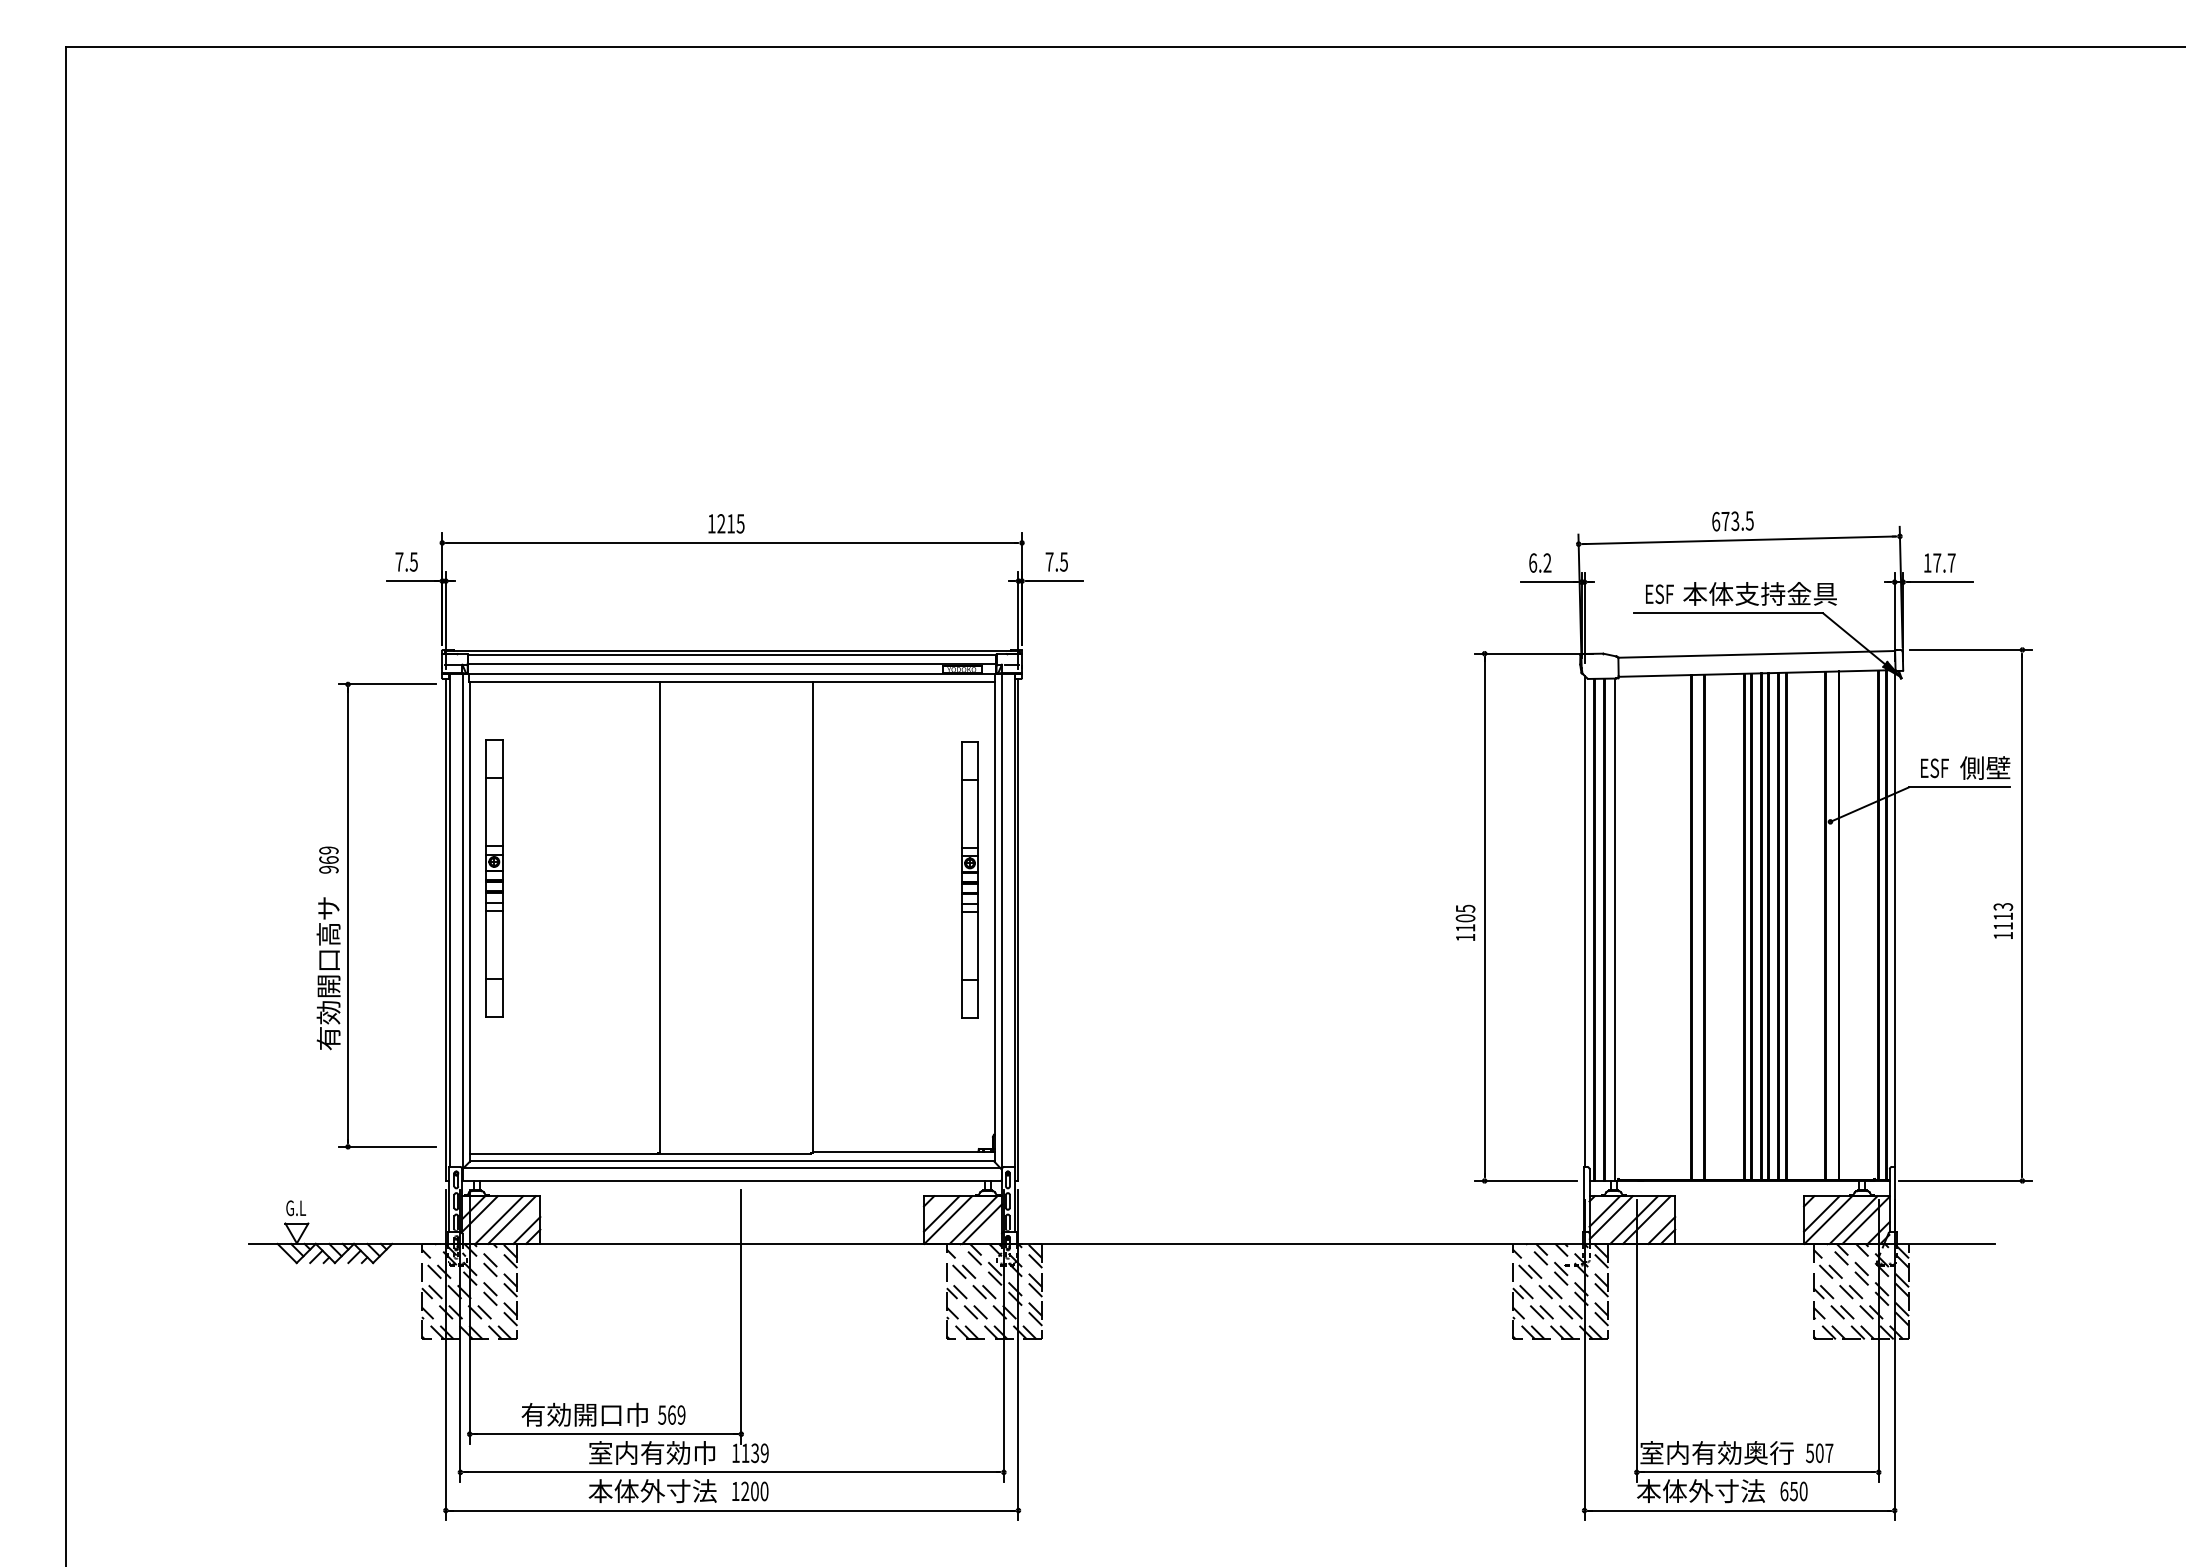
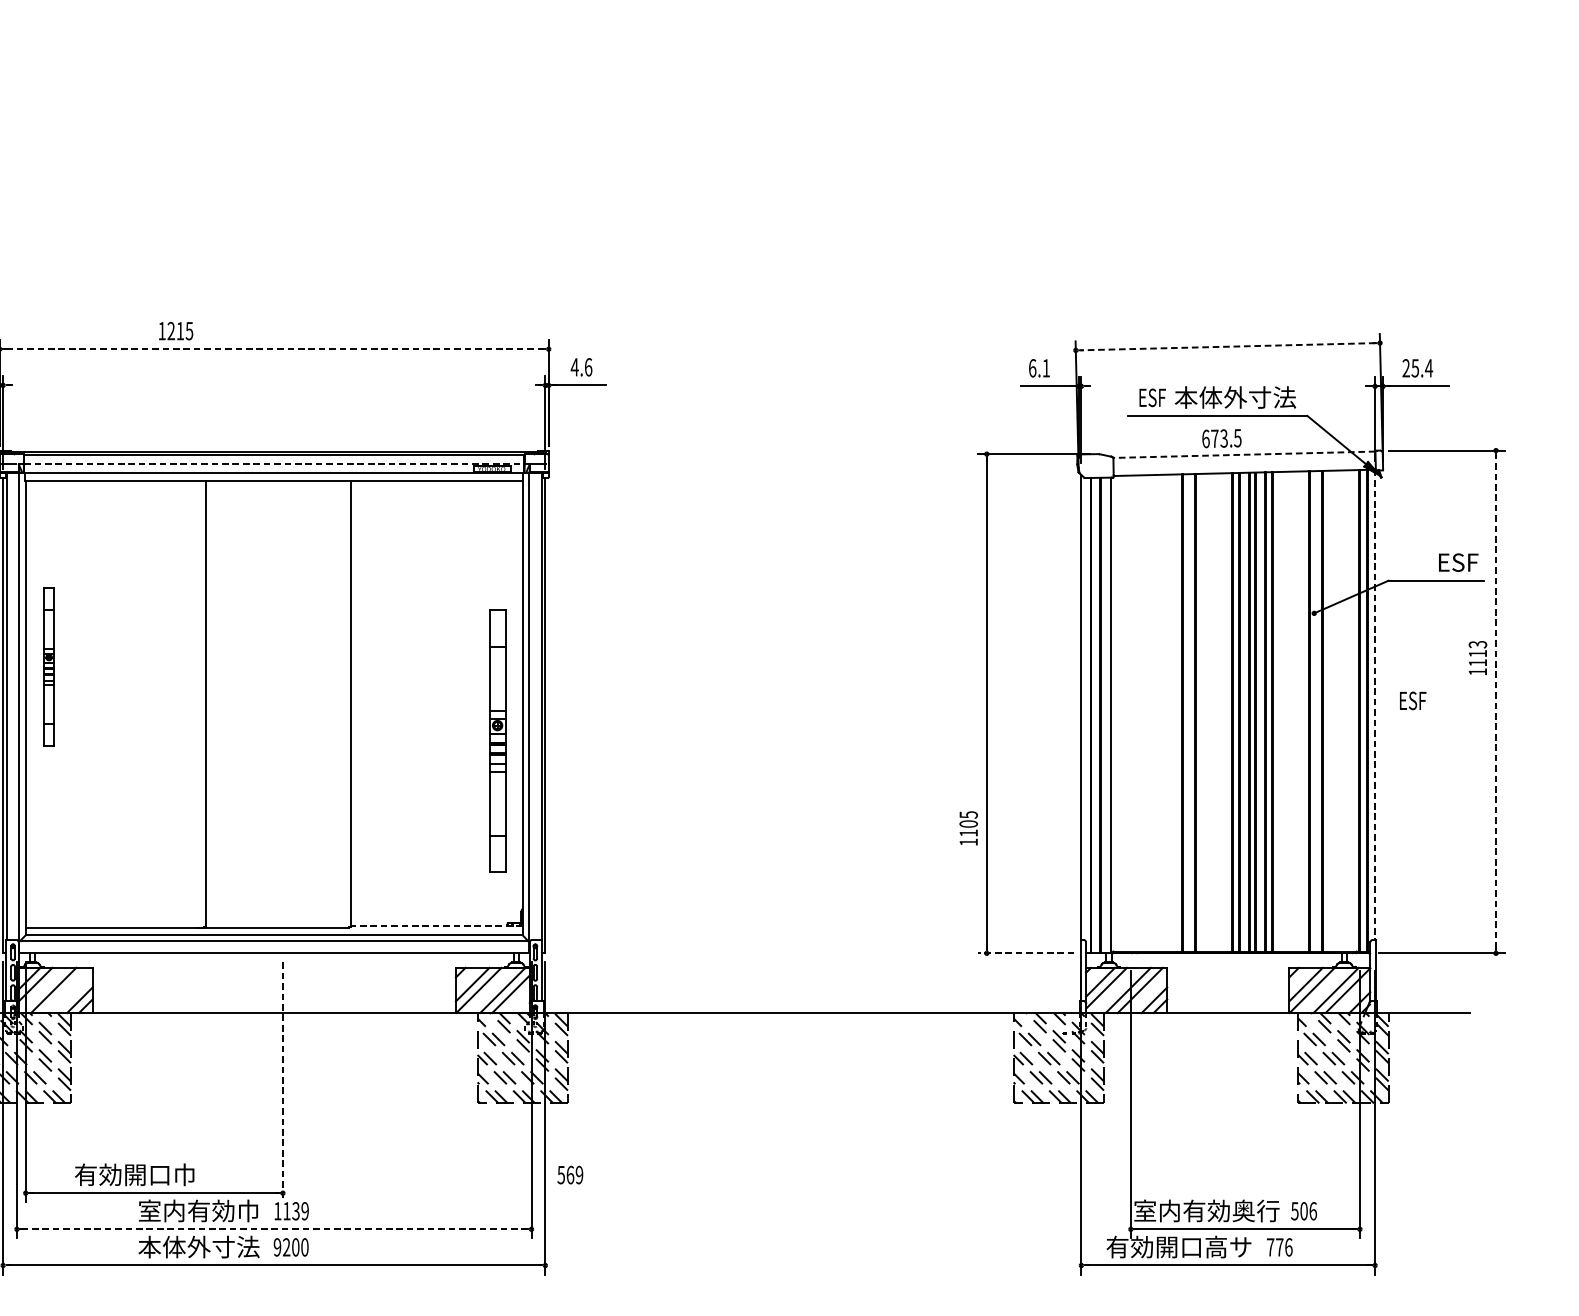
text: (1732, 521) -> (1221, 438), moved
text: (726, 523) -> (176, 330), moved
line: (1739, 540) -> (1228, 346), solid -> dashed
line: (731, 542) -> (273, 348), solid -> dashed
text: (1056, 561) -> (581, 366), 7.5 -> 4.6
text: (1547, 562) -> (1046, 367), 6.2 -> 6.1
text: (1939, 562) -> (1417, 367), 17.7 -> 25.4
text: (1785, 593) -> (1271, 397), 本体支持金具 -> 本体外寸法
line: (1756, 654) -> (1244, 454), solid -> dashed
line: (732, 664) -> (274, 464), solid -> dashed
text: (1985, 767) -> (1461, 561), 側壁 -> ESF
text: (1934, 768) -> (1412, 701), moved
part: (494, 878) -> (49, 666), size x0.6
part: (969, 879) -> (497, 740), moved
line: (2022, 915) -> (1496, 702), solid -> dashed
line: (1894, 919) -> (1374, 705), solid -> dashed
text: (2003, 920) -> (1478, 657), moved
text: (1465, 922) -> (968, 827), moved
line: (903, 1151) -> (436, 925), solid -> dashed
line: (1525, 1180) -> (1025, 952), solid -> dashed
line: (511, 1219) -> (65, 989), removed
line: (741, 1317) -> (283, 1082), solid -> dashed
text: (671, 1414) -> (570, 1174), moved
text: (1829, 1453) -> (1313, 1211), 507 -> 506
line: (732, 1472) -> (274, 1229), solid -> dashed
text: (735, 1491) -> (277, 1247), 1200 -> 9200
text: (1687, 1491) -> (1178, 1247), 本体外寸法 -> 有効開口高サ
text: (1793, 1491) -> (1279, 1247), 650 -> 776

